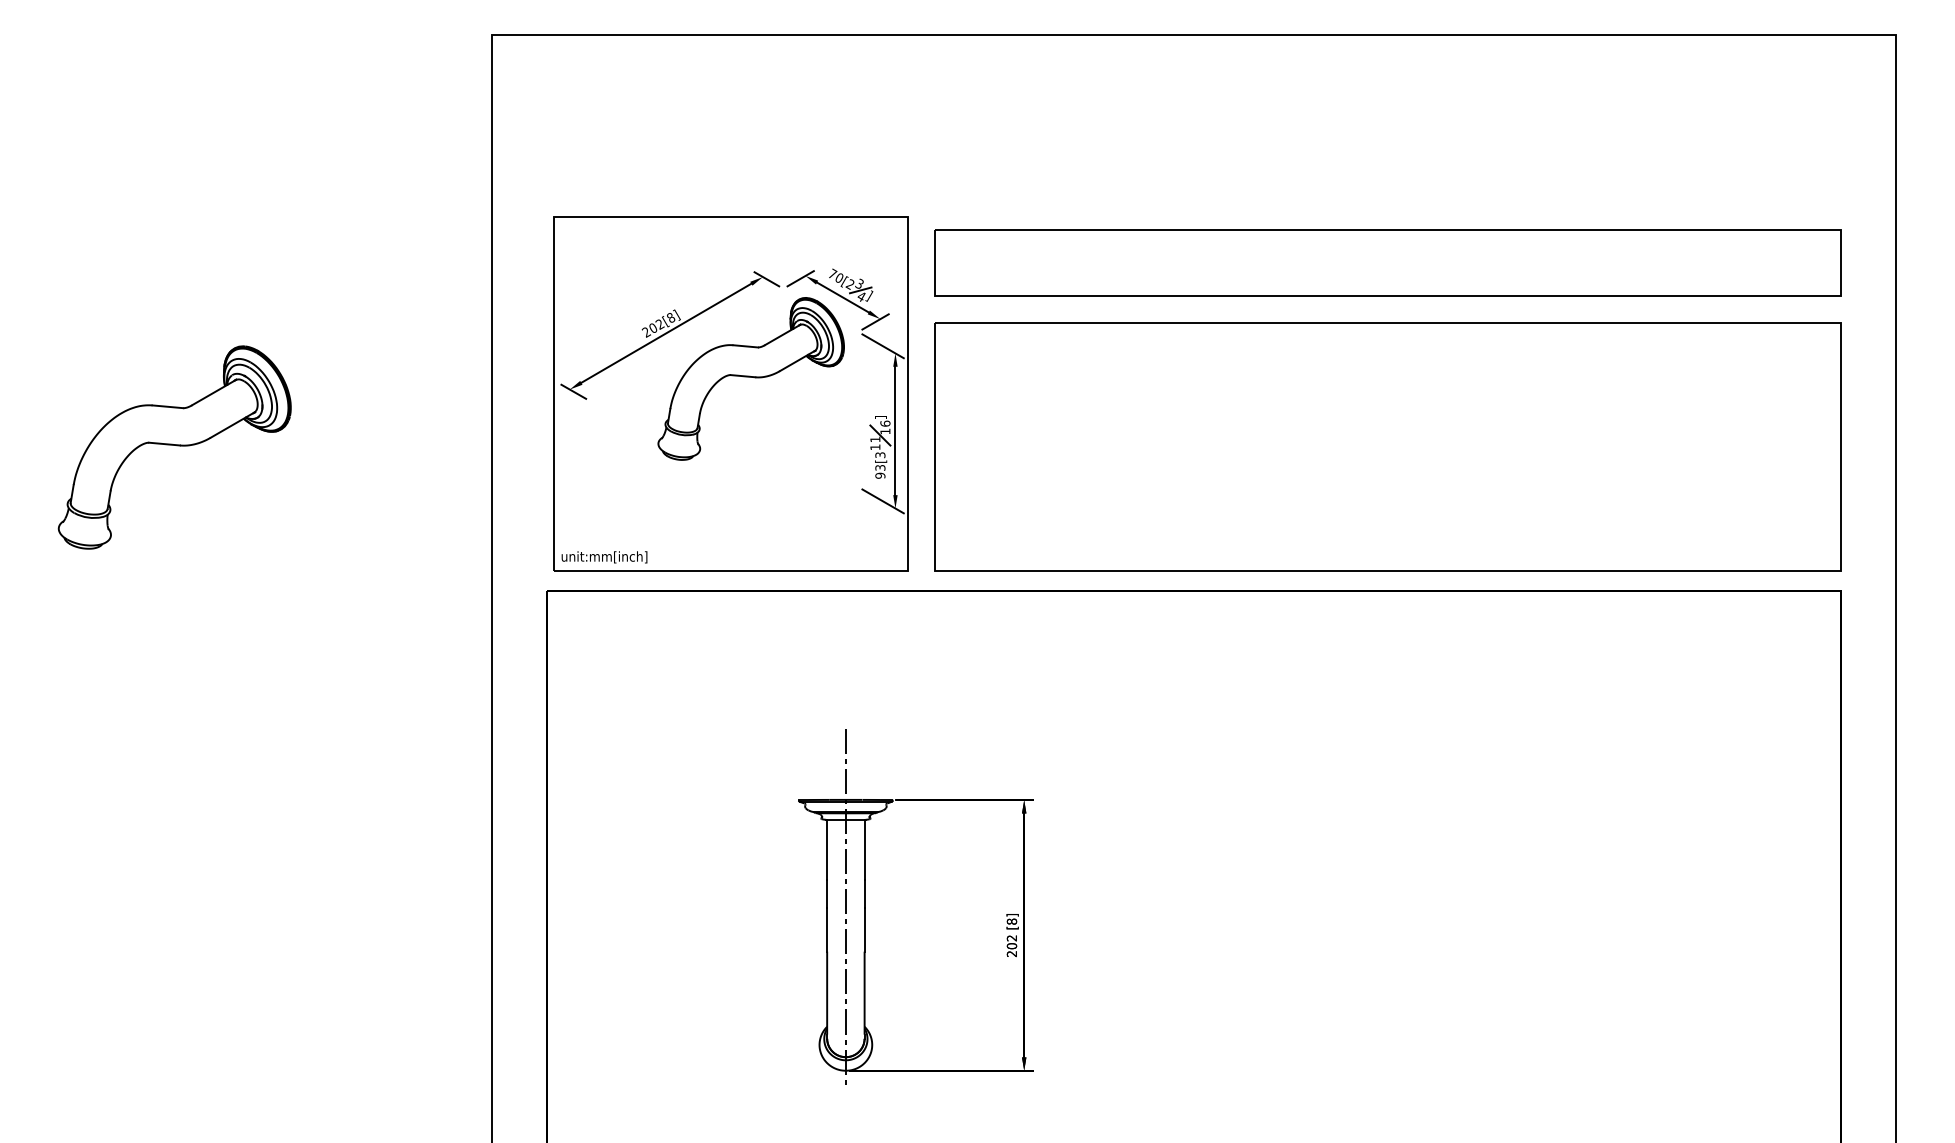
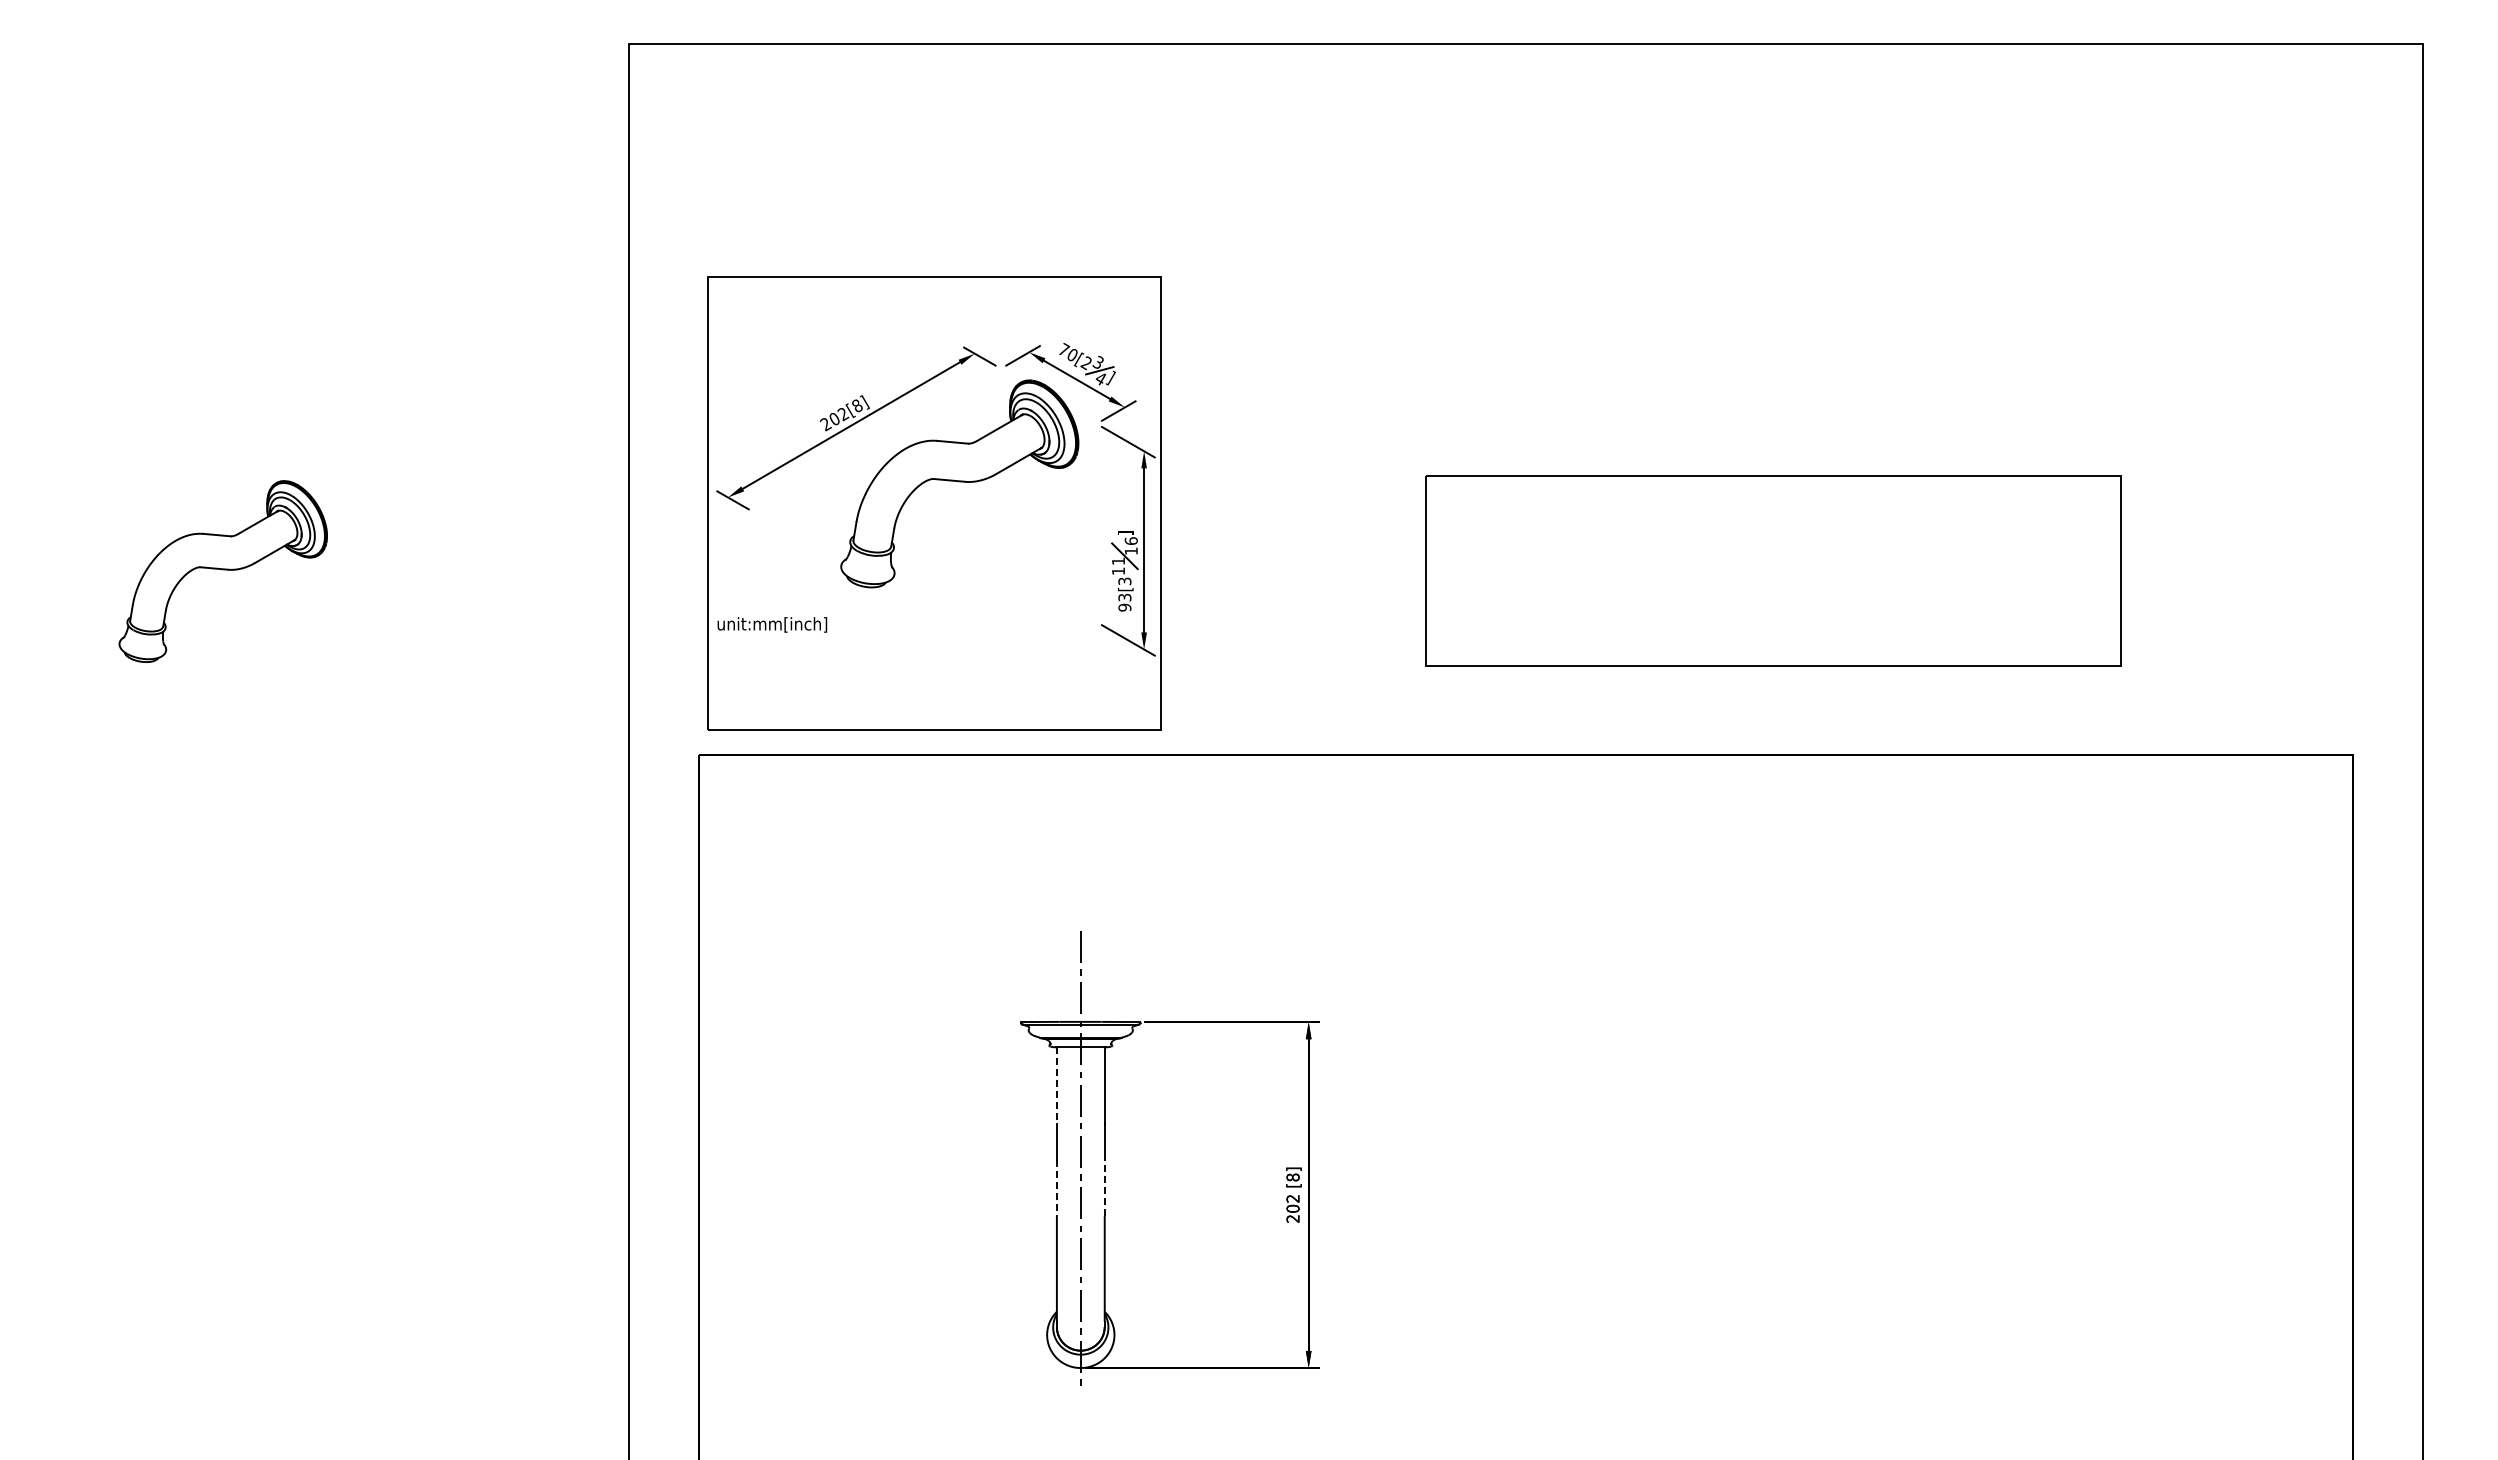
part: (1387, 262) -> (1773, 335), removed
part: (1387, 446) -> (1773, 570), size x0.6
part: (175, 447) -> (223, 571), size x0.7
text: (604, 557) -> (772, 624), moved
line: (826, 849) -> (1056, 1085), solid -> dashed
line: (826, 930) -> (1056, 1188), solid -> dashed
line: (864, 930) -> (1104, 1188), solid -> dashed

